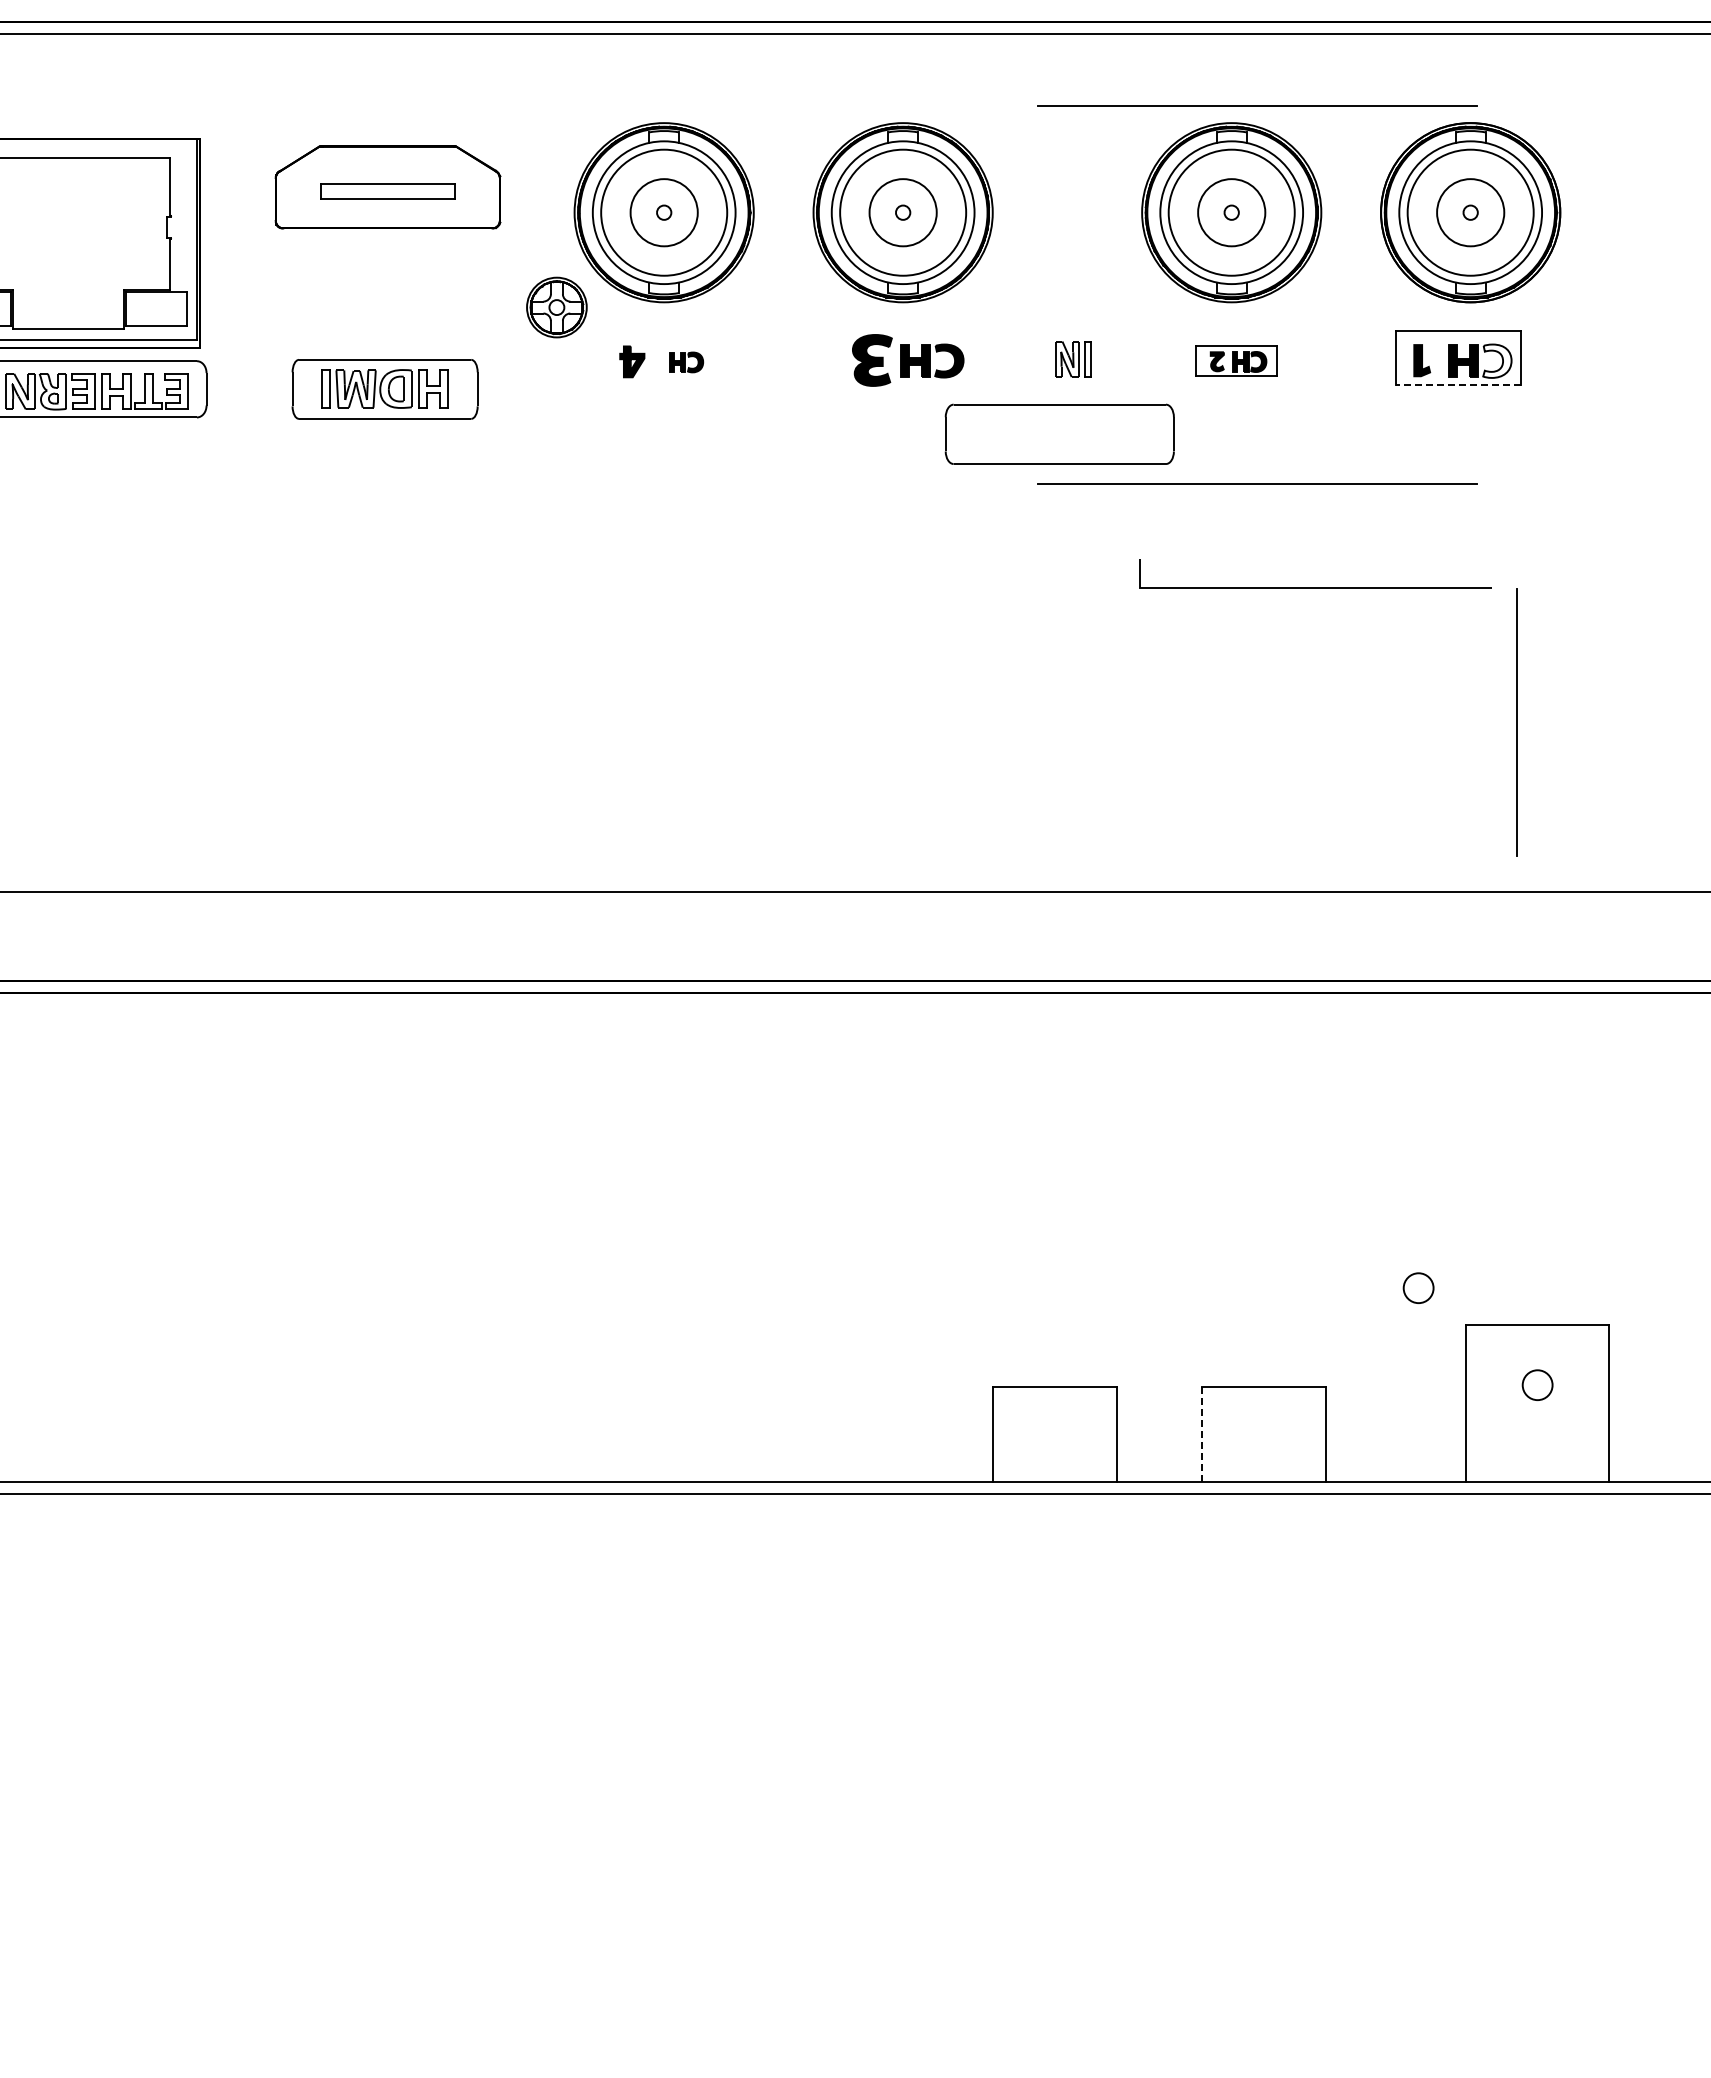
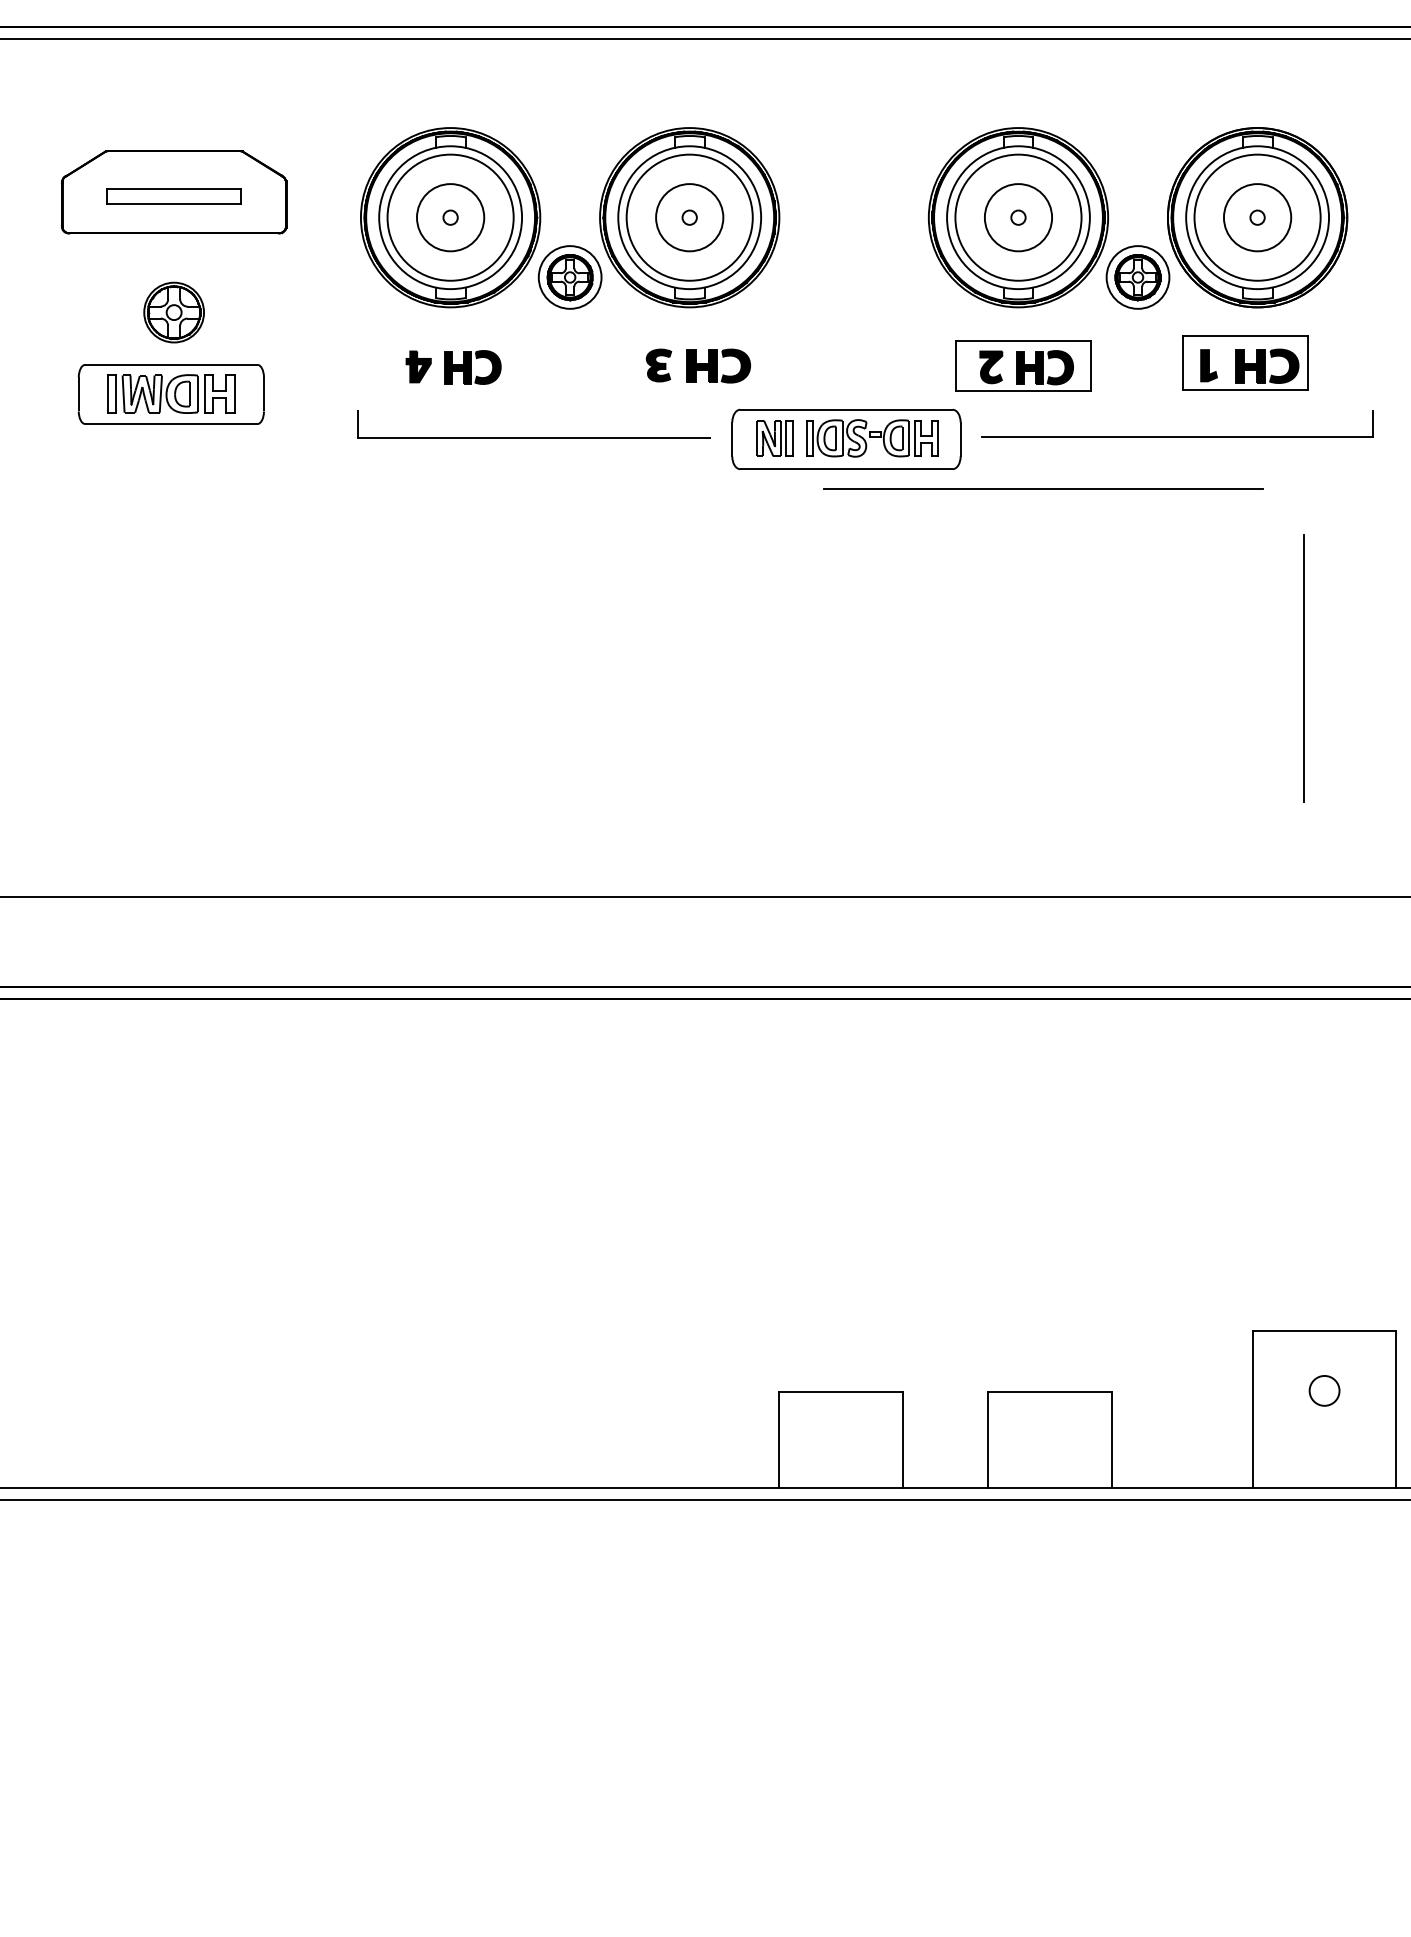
line: (1257, 105) -> (1044, 110), removed
part: (783, 272) -> (569, 277), added
part: (1351, 272) -> (1138, 277), added
part: (556, 307) -> (173, 312), moved
part: (1073, 359) -> (775, 438), moved
part: (872, 360) -> (659, 365), size x0.62
part: (1236, 360) -> (1023, 365), size x1.67
fill: (1497, 360) -> (1284, 365), added
part: (686, 362) -> (472, 367), size x1.67
line: (1457, 384) -> (1244, 389), dashed -> solid
part: (1390, 431) -> (1177, 436), added
part: (1085, 433) -> (872, 438), added
line: (1315, 587) -> (533, 437), moved
line: (1516, 722) -> (1303, 667), moved
circle: (1418, 1287) -> (1205, 1293), removed
line: (1201, 1434) -> (988, 1440), dashed -> solid

